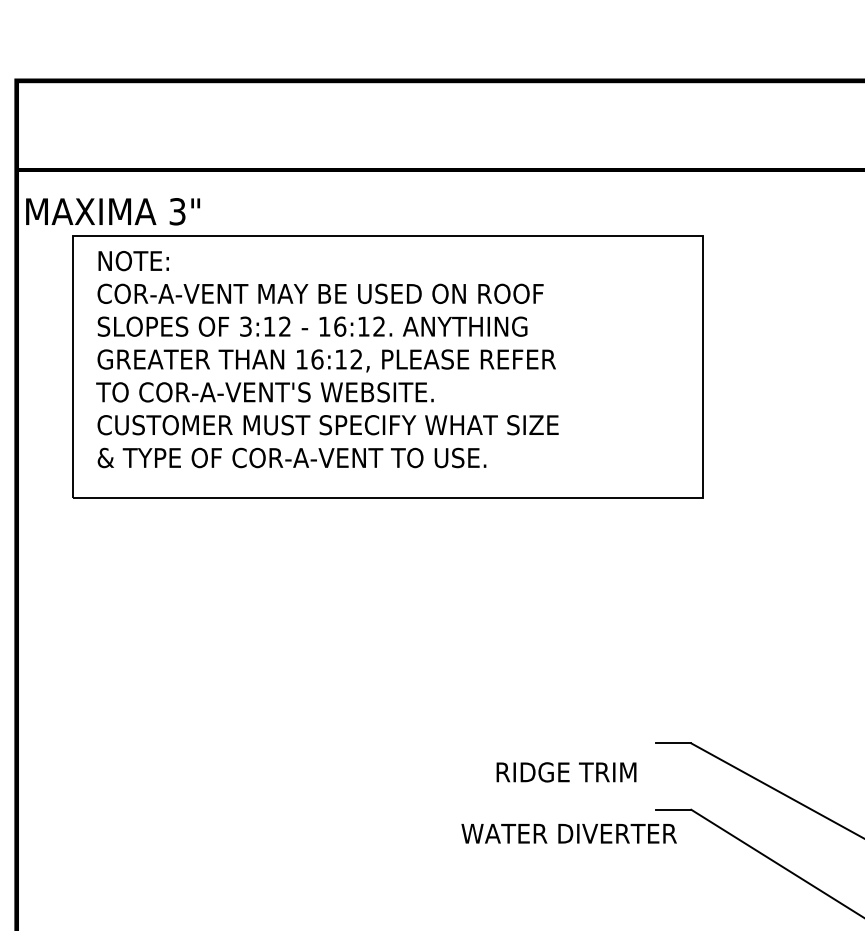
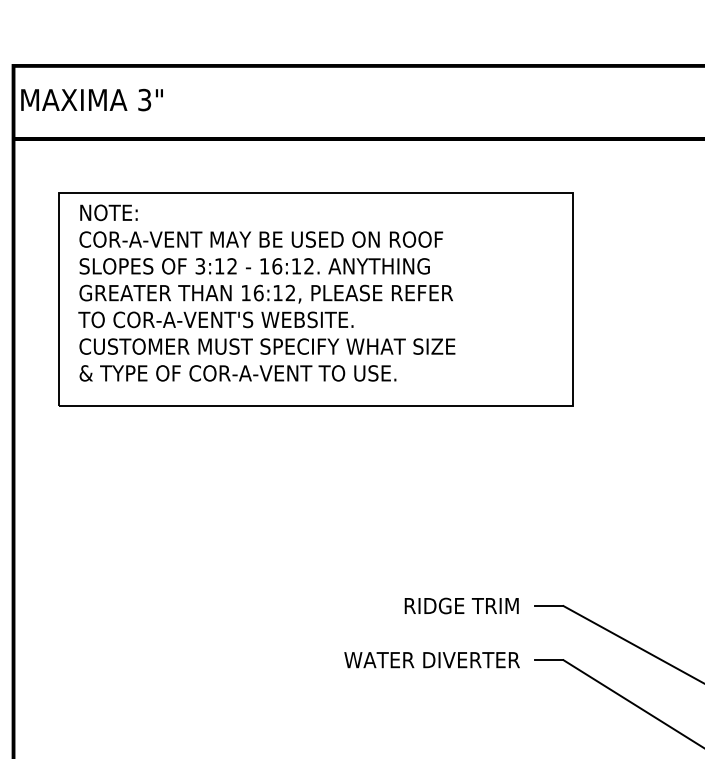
text: (112, 211) -> (91, 99), moved
text: (566, 772) -> (461, 606), moved
text: (568, 833) -> (431, 659), moved

